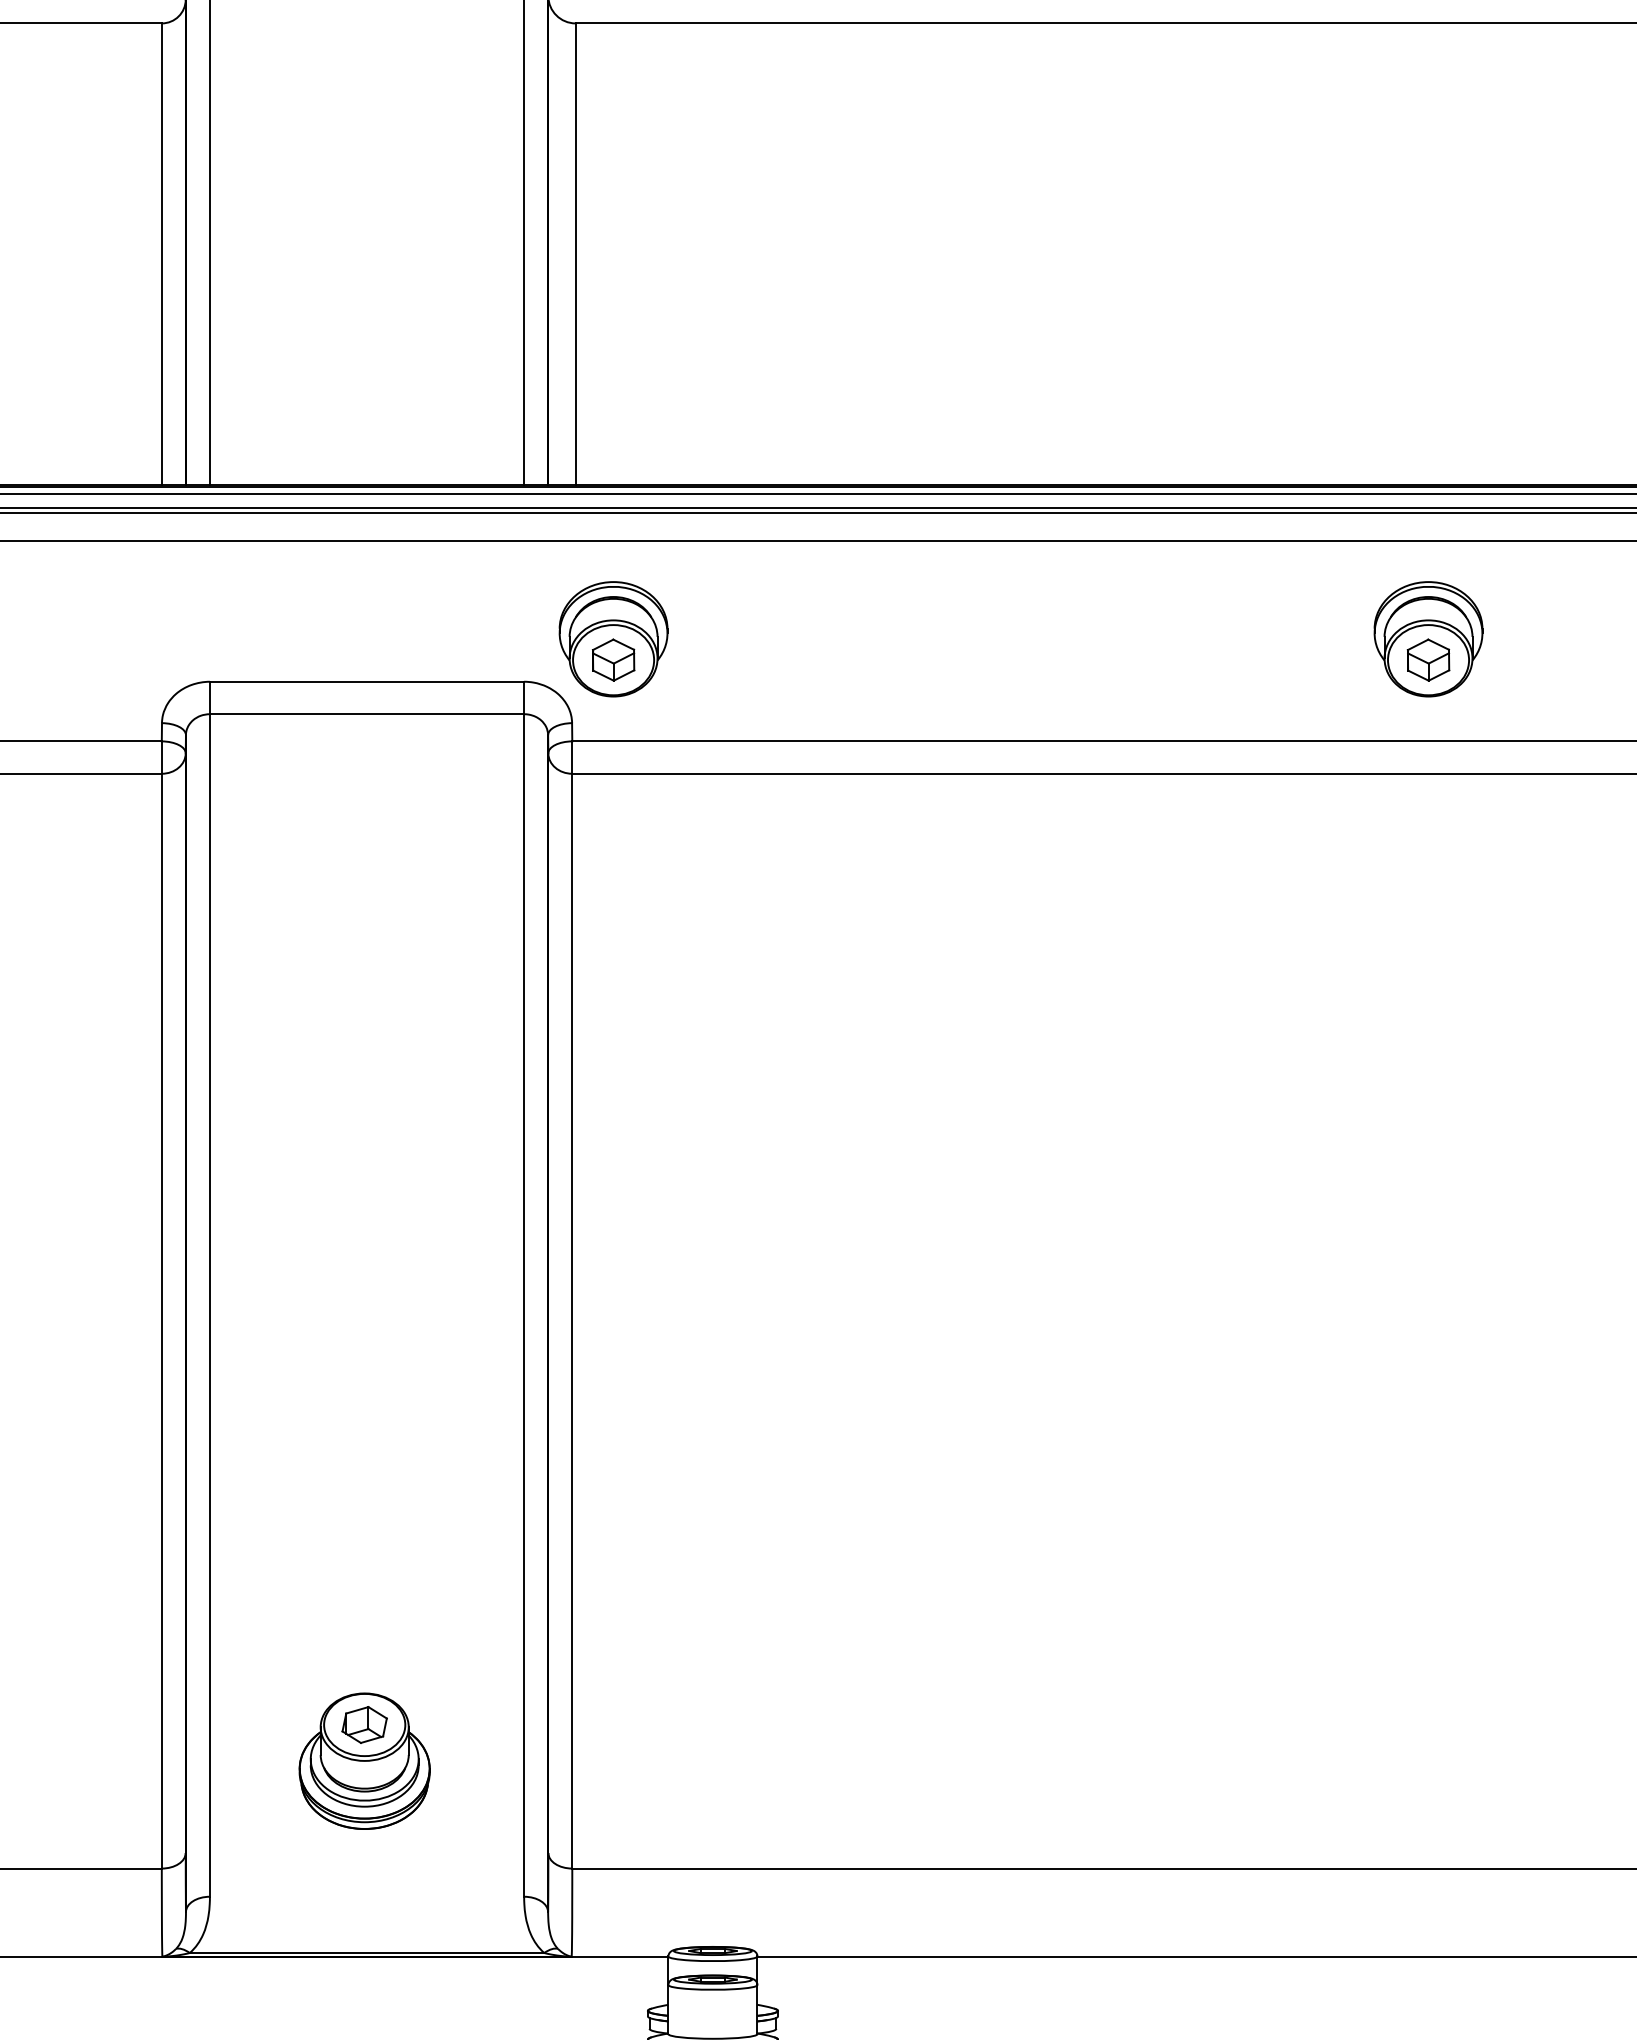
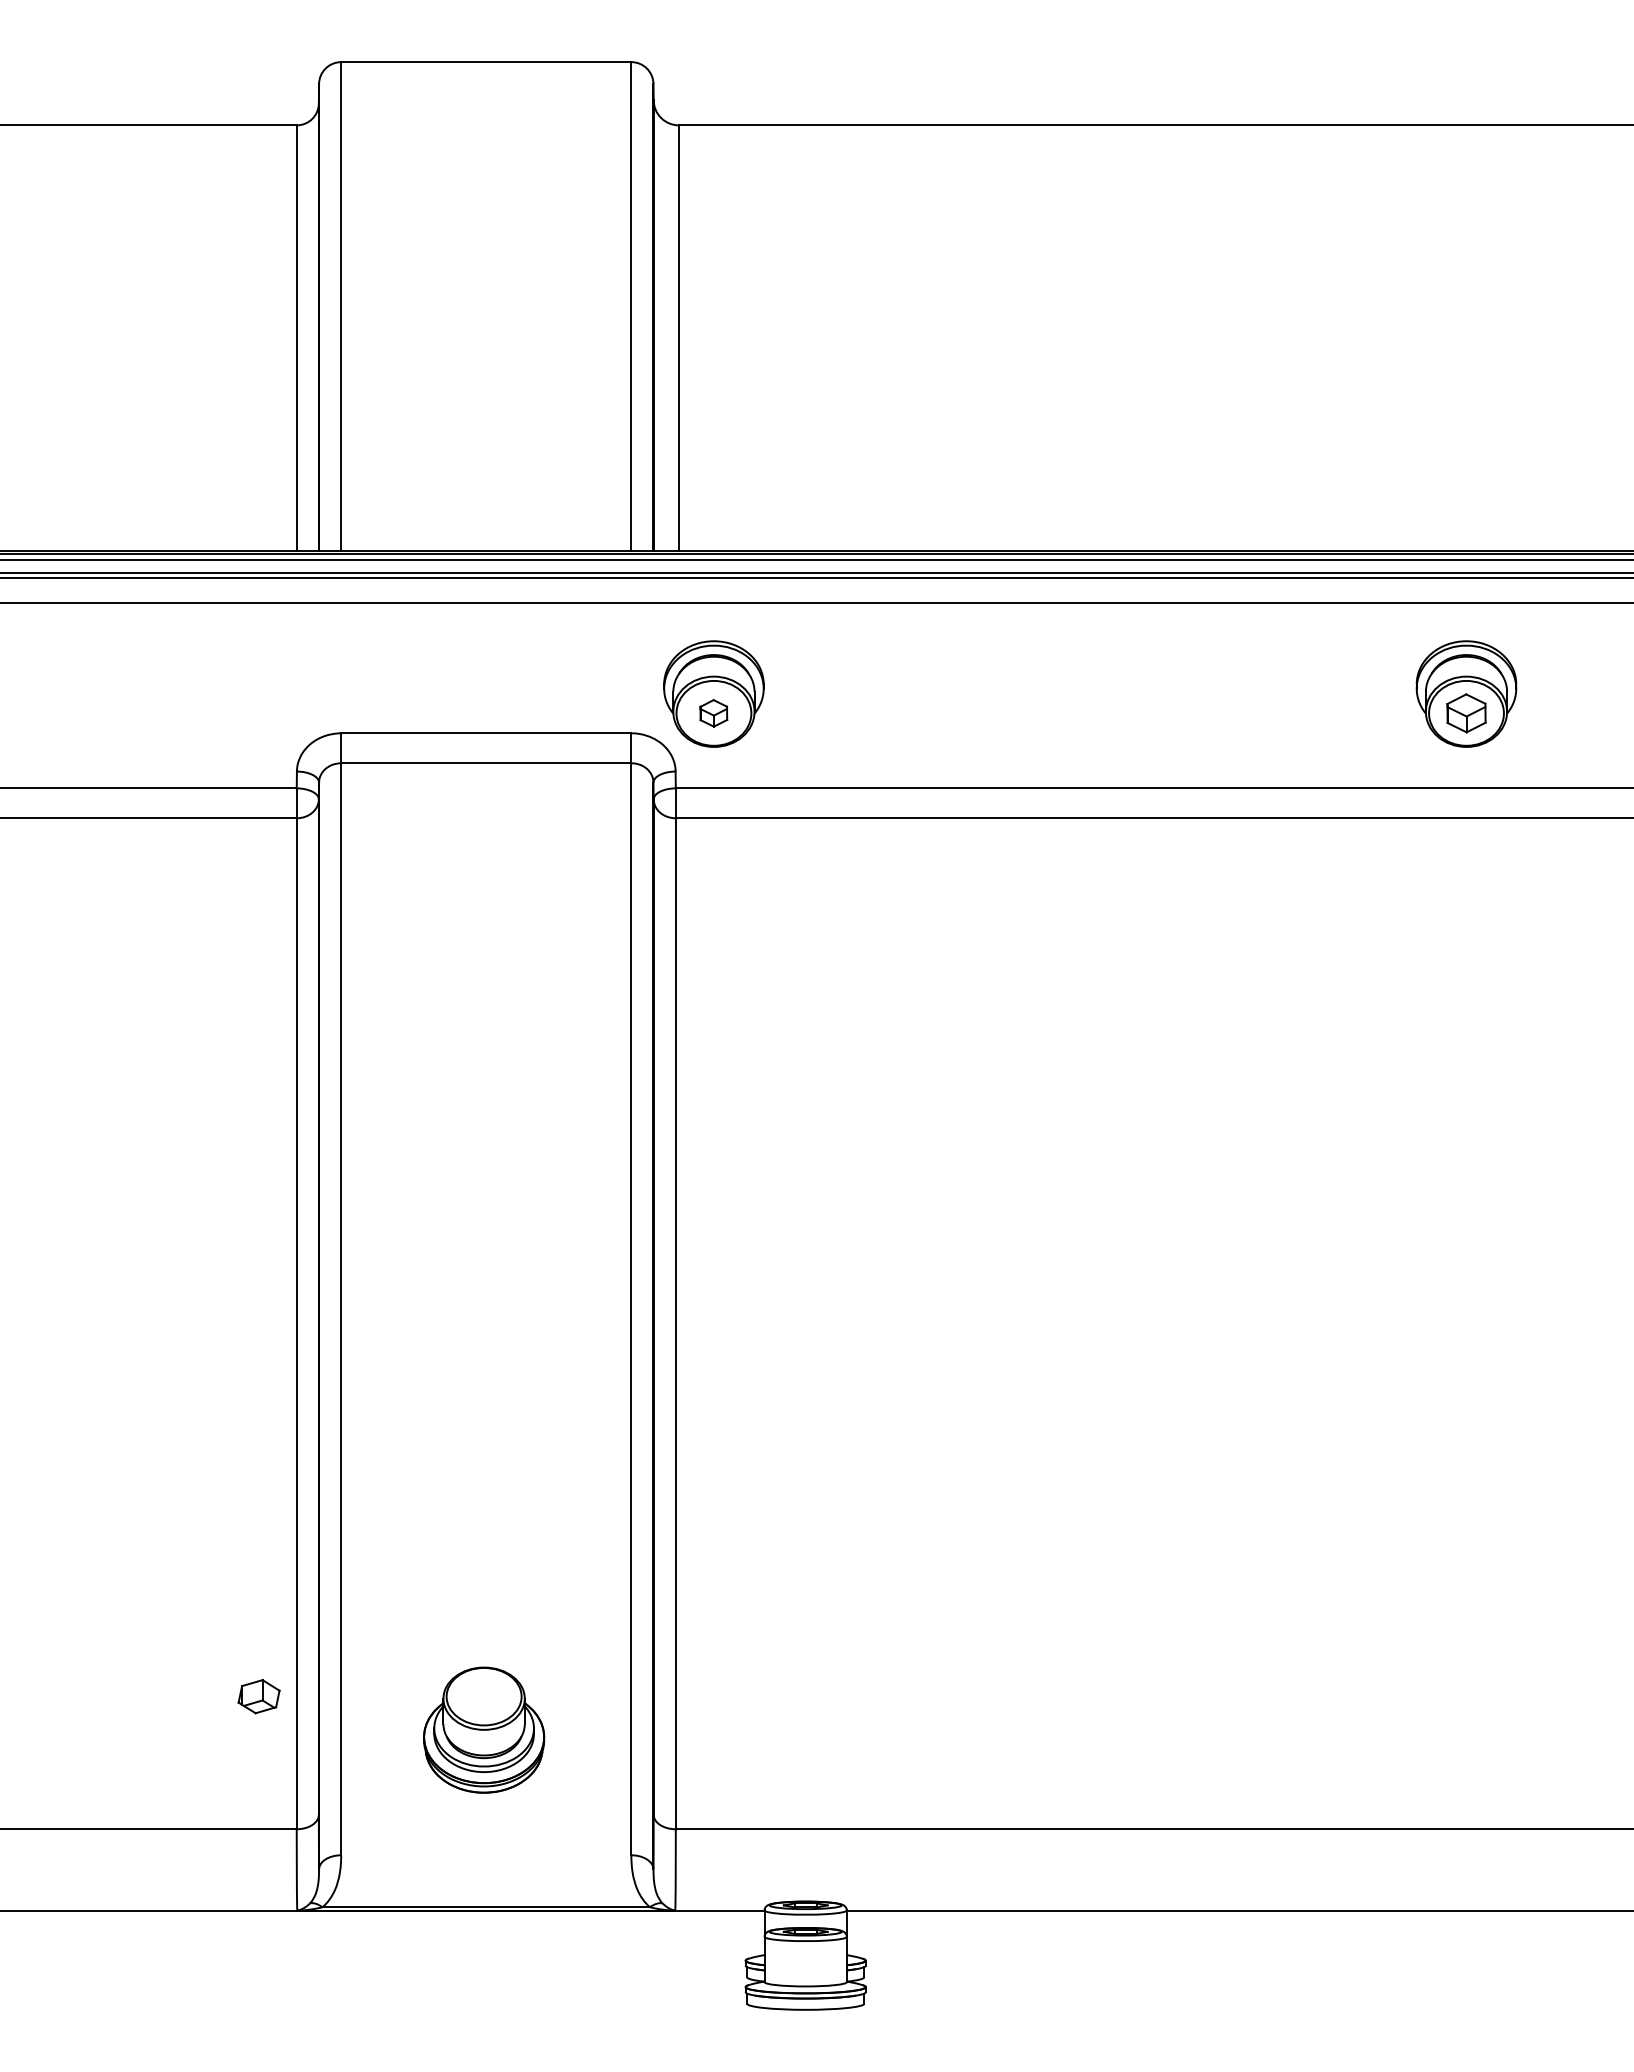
part: (613, 660) -> (713, 713), size x0.7
part: (364, 1724) -> (258, 1696), moved

